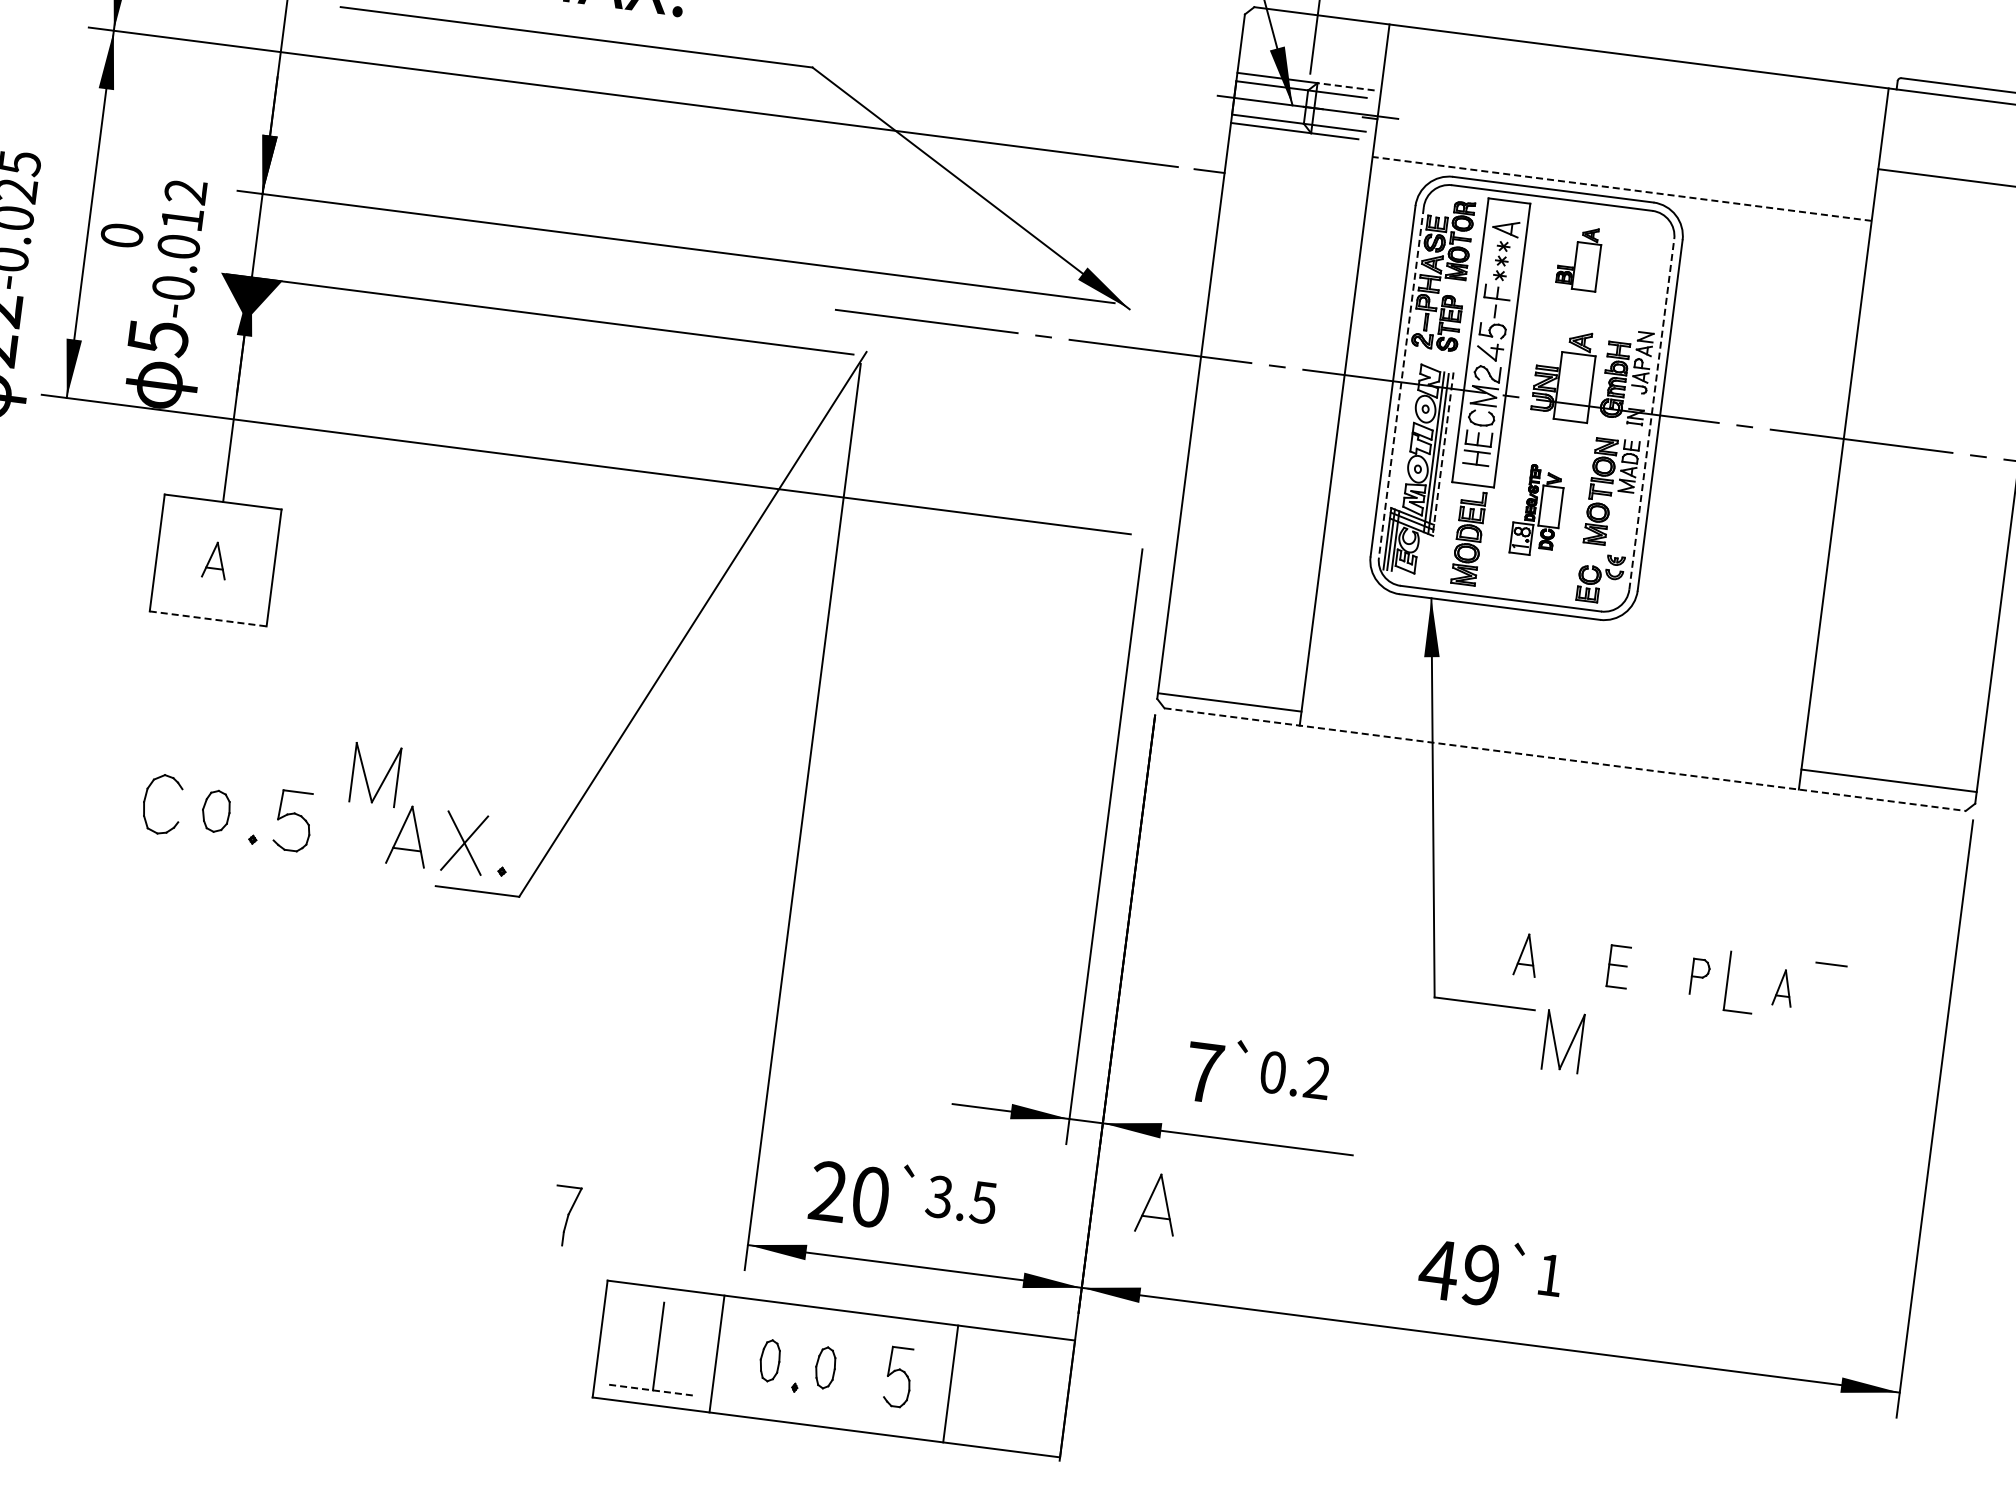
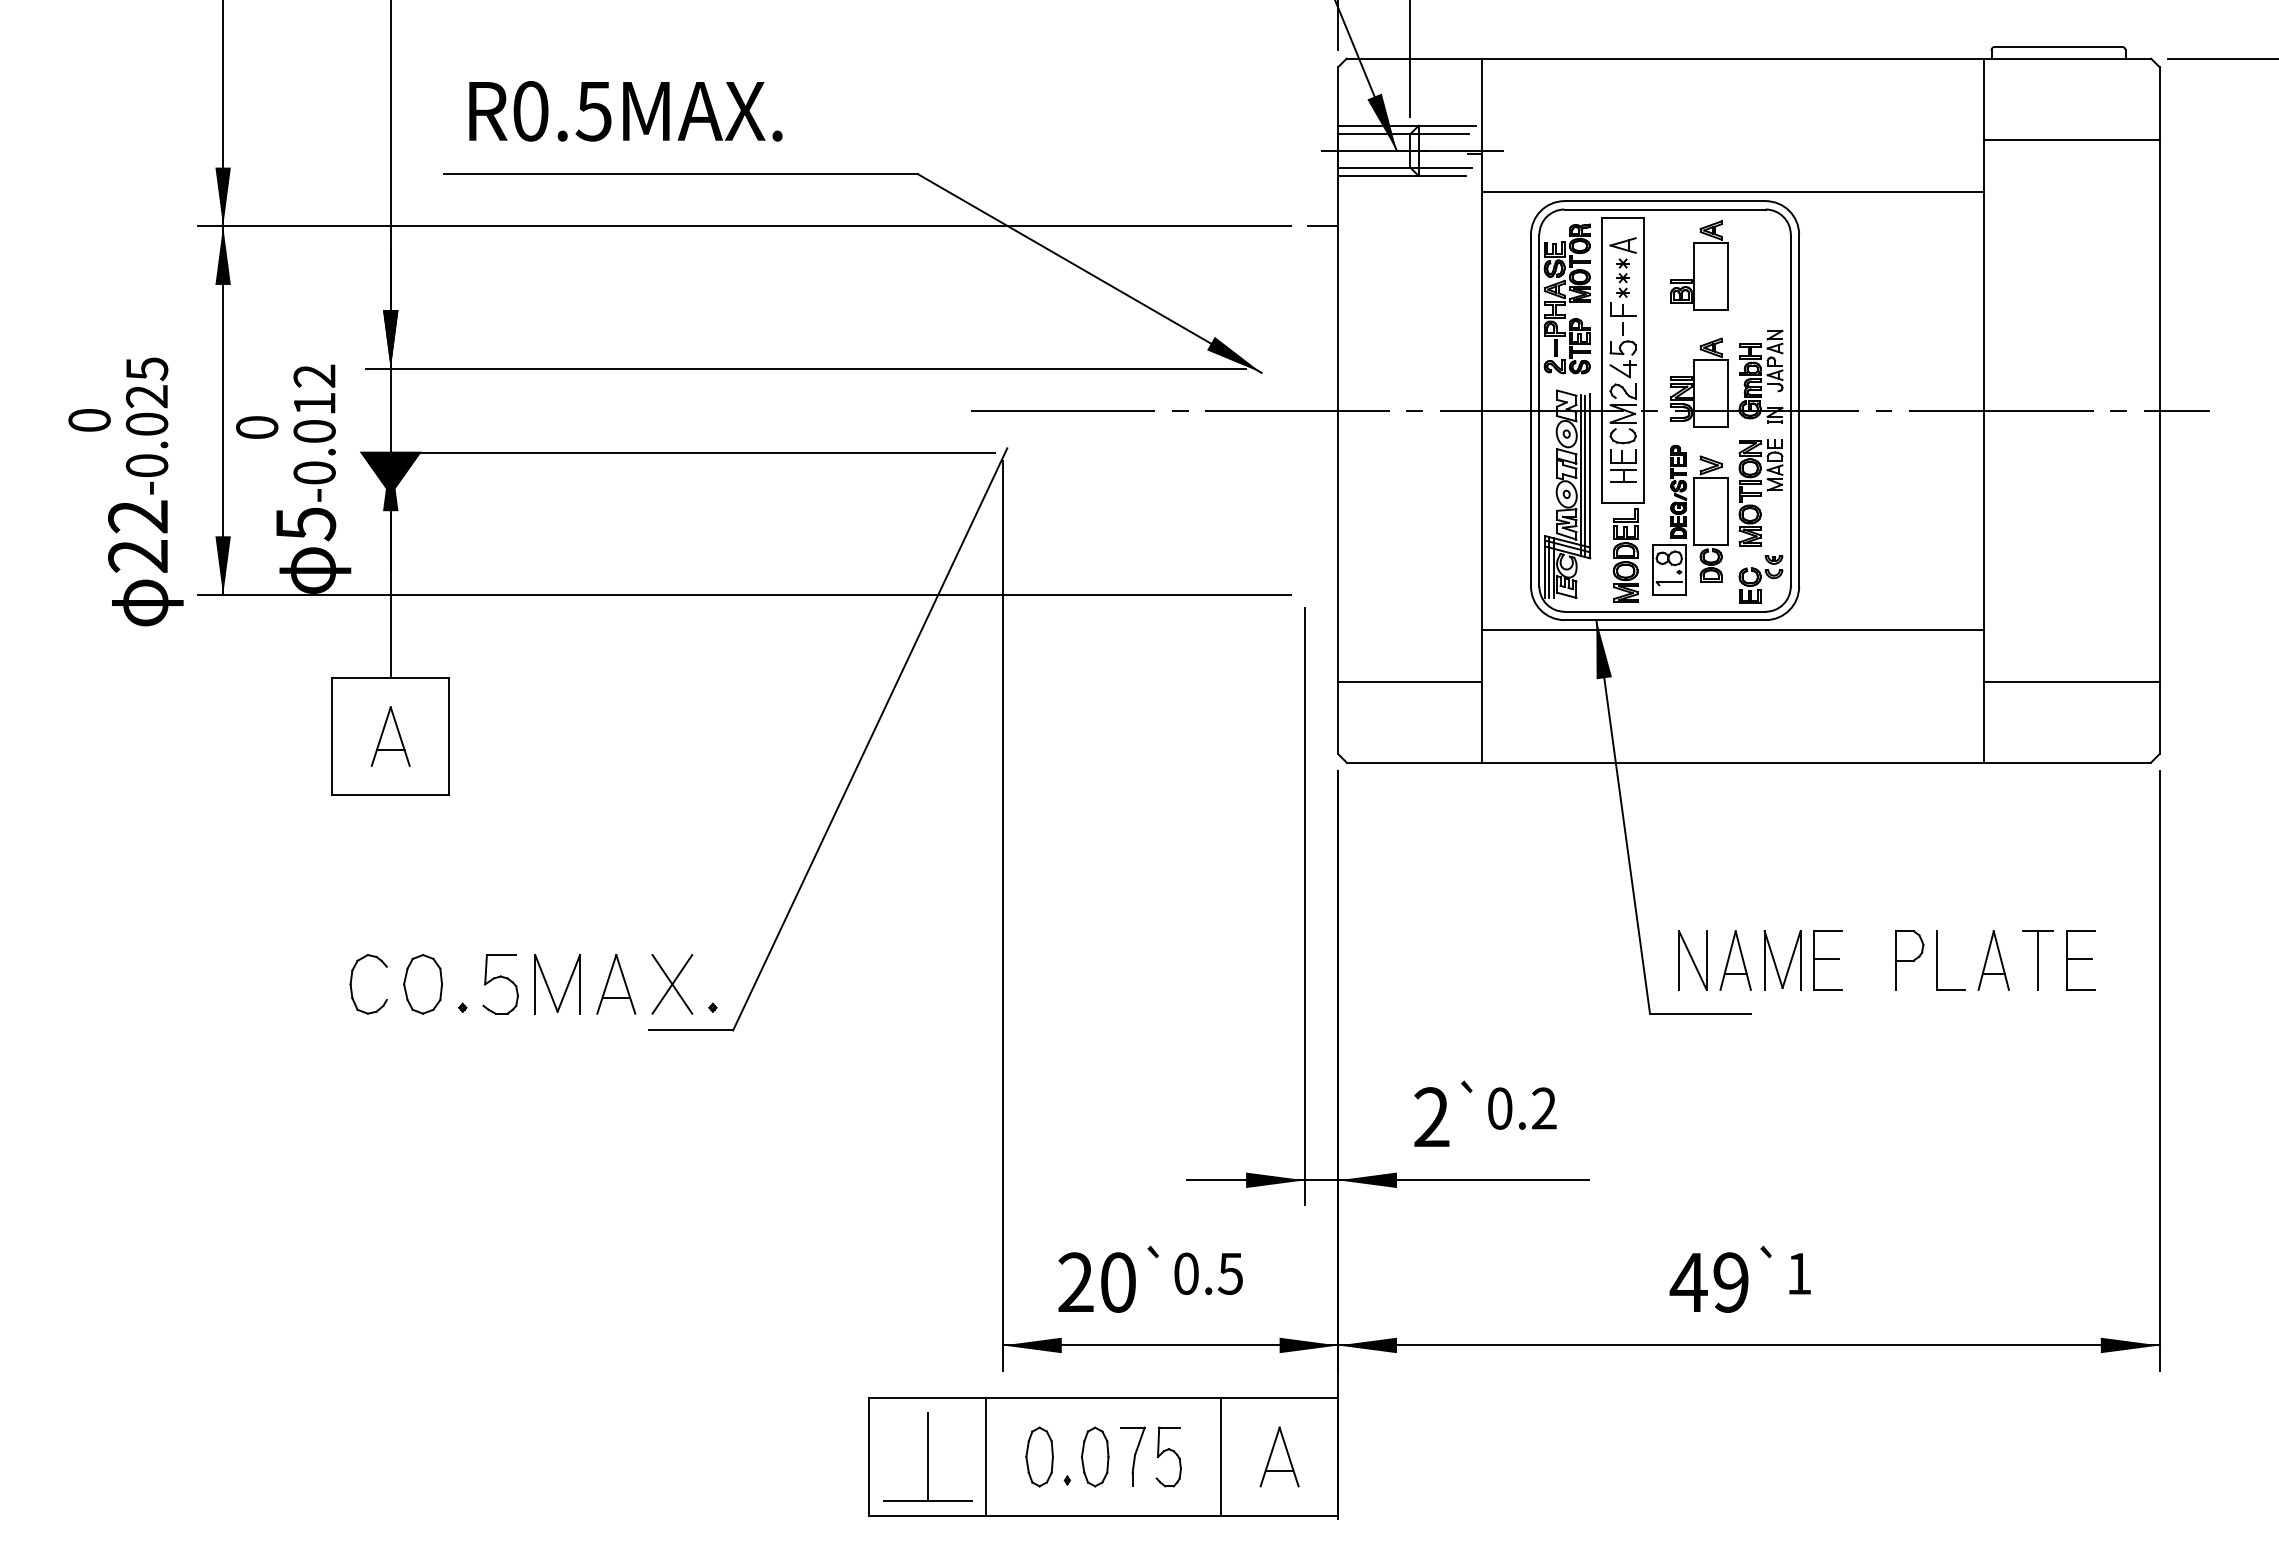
line: (1346, 86) -> (1447, 125), dashed -> solid
line: (1621, 188) -> (1732, 191), dashed -> solid
part: (1579, 258) -> (1699, 265), size x1.43
line: (1401, 382) -> (1539, 410), dashed -> solid
line: (1651, 414) -> (1790, 410), dashed -> solid
line: (1442, 454) -> (1589, 476), dashed -> solid
part: (1538, 510) -> (1690, 519), size x1.67
part: (215, 560) -> (390, 736), size x1.67
line: (207, 619) -> (390, 795), dashed -> solid
line: (1565, 624) -> (1732, 629), added
line: (1229, 702) -> (1410, 681), moved
line: (1565, 759) -> (1749, 762), dashed -> solid
part: (366, 777) -> (549, 987), moved
line: (1889, 780) -> (2071, 681), moved
part: (215, 811) -> (422, 984), size x1.43
part: (1483, 949) -> (1692, 960), added
part: (1526, 955) -> (1735, 960), size x1.43
part: (1618, 966) -> (1827, 960), size x1.43
part: (1699, 977) -> (1909, 960), size x1.67
part: (1783, 987) -> (1993, 960), size x1.67
line: (1827, 993) -> (2037, 960), added
part: (1870, 999) -> (2080, 960), added
part: (1555, 1041) -> (1775, 961), moved
text: (1203, 1071) -> (1431, 1116), 7 -> 2
text: (938, 1196) -> (1185, 1273), 3.5 -> 0.5
part: (1157, 1203) -> (1279, 1456), moved
part: (565, 1215) -> (1132, 1456), moved
part: (770, 1360) -> (1039, 1456), size x1.43
part: (825, 1367) -> (1095, 1456), size x1.43
line: (652, 1390) -> (927, 1501), dashed -> solid

